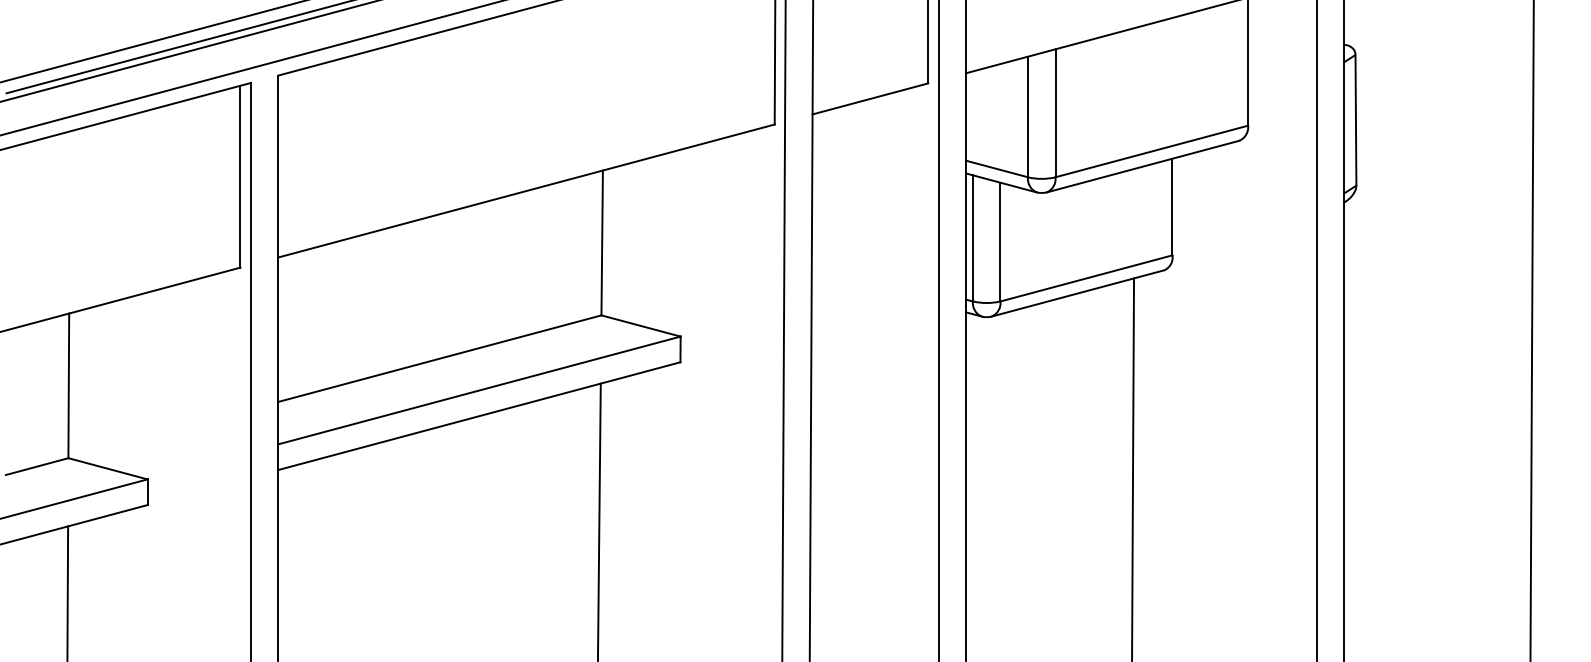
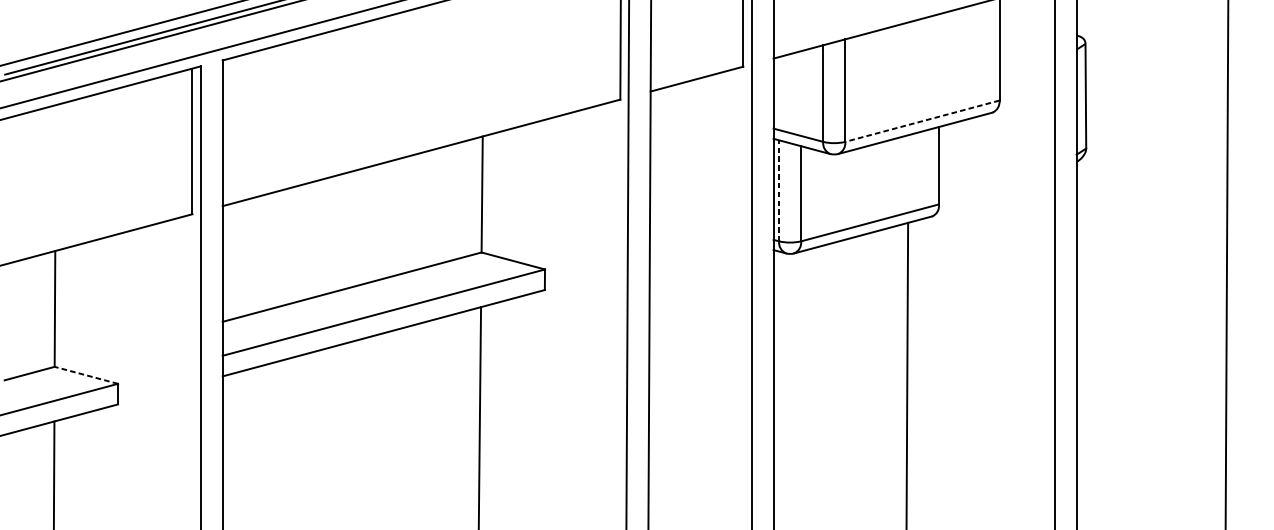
line: (1151, 151) -> (922, 121), solid -> dashed
line: (972, 237) -> (778, 190), solid -> dashed
line: (108, 468) -> (86, 375), solid -> dashed

